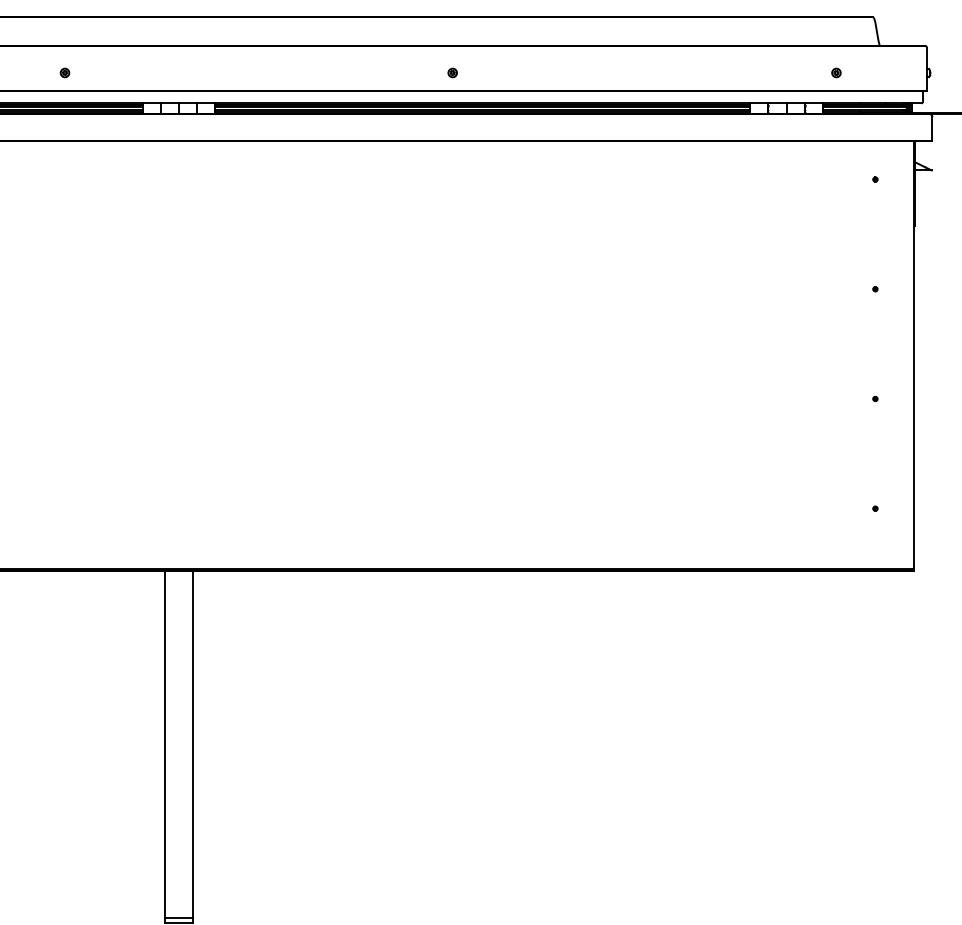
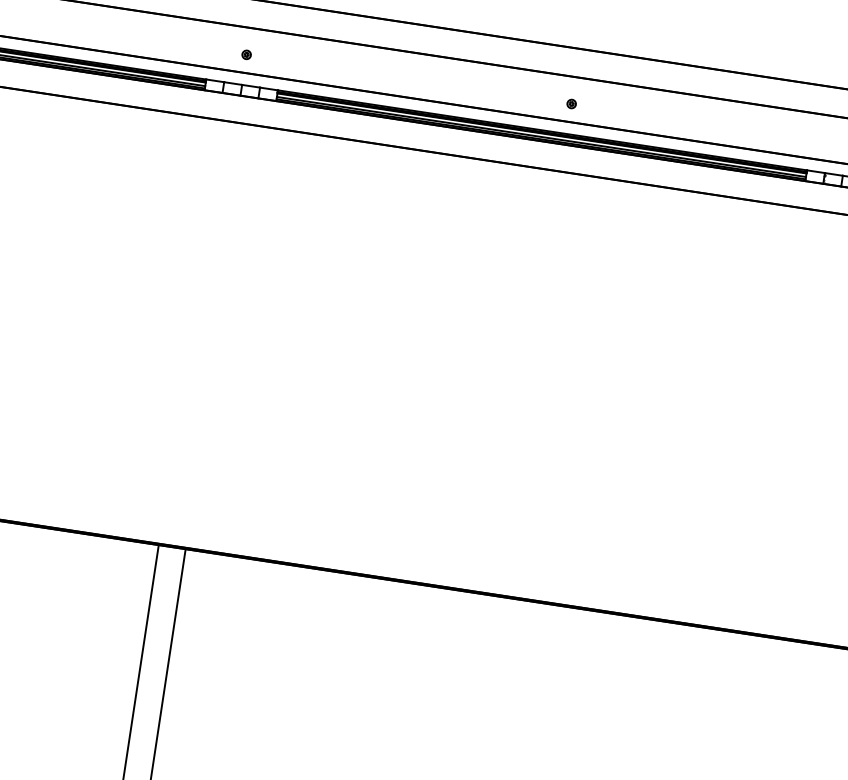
part: (64, 72) -> (246, 54), moved
part: (452, 72) -> (571, 103), moved

